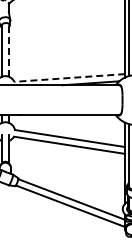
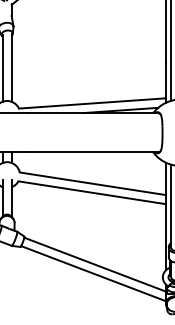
line: (8, 51) -> (11, 68), dashed -> solid
line: (69, 77) -> (92, 102), dashed -> solid

